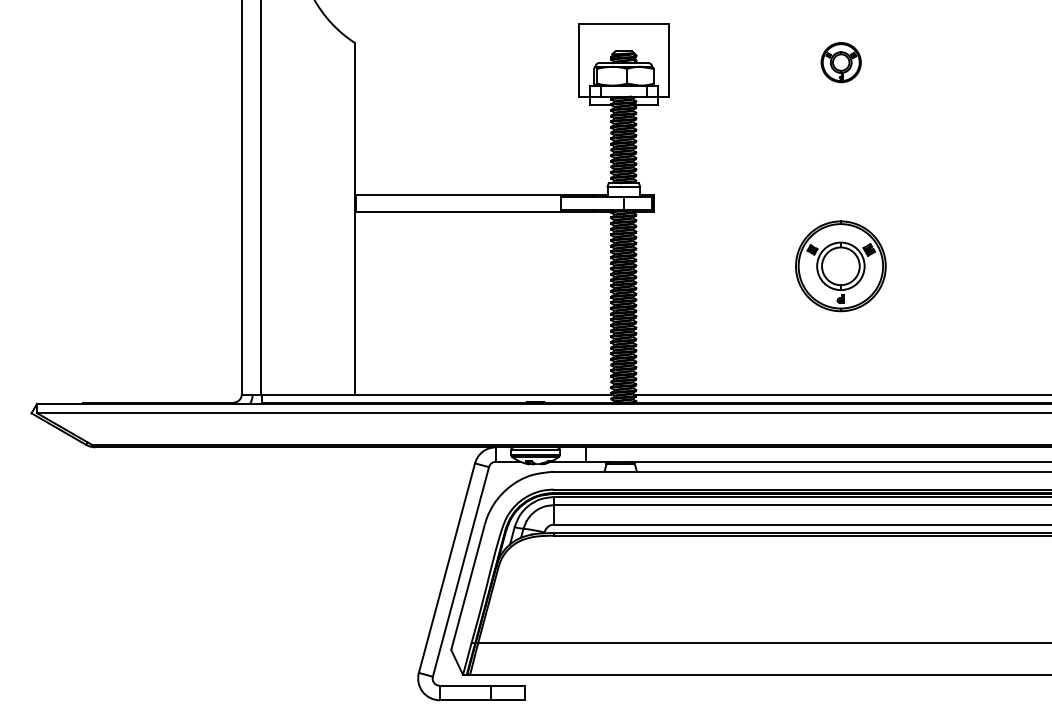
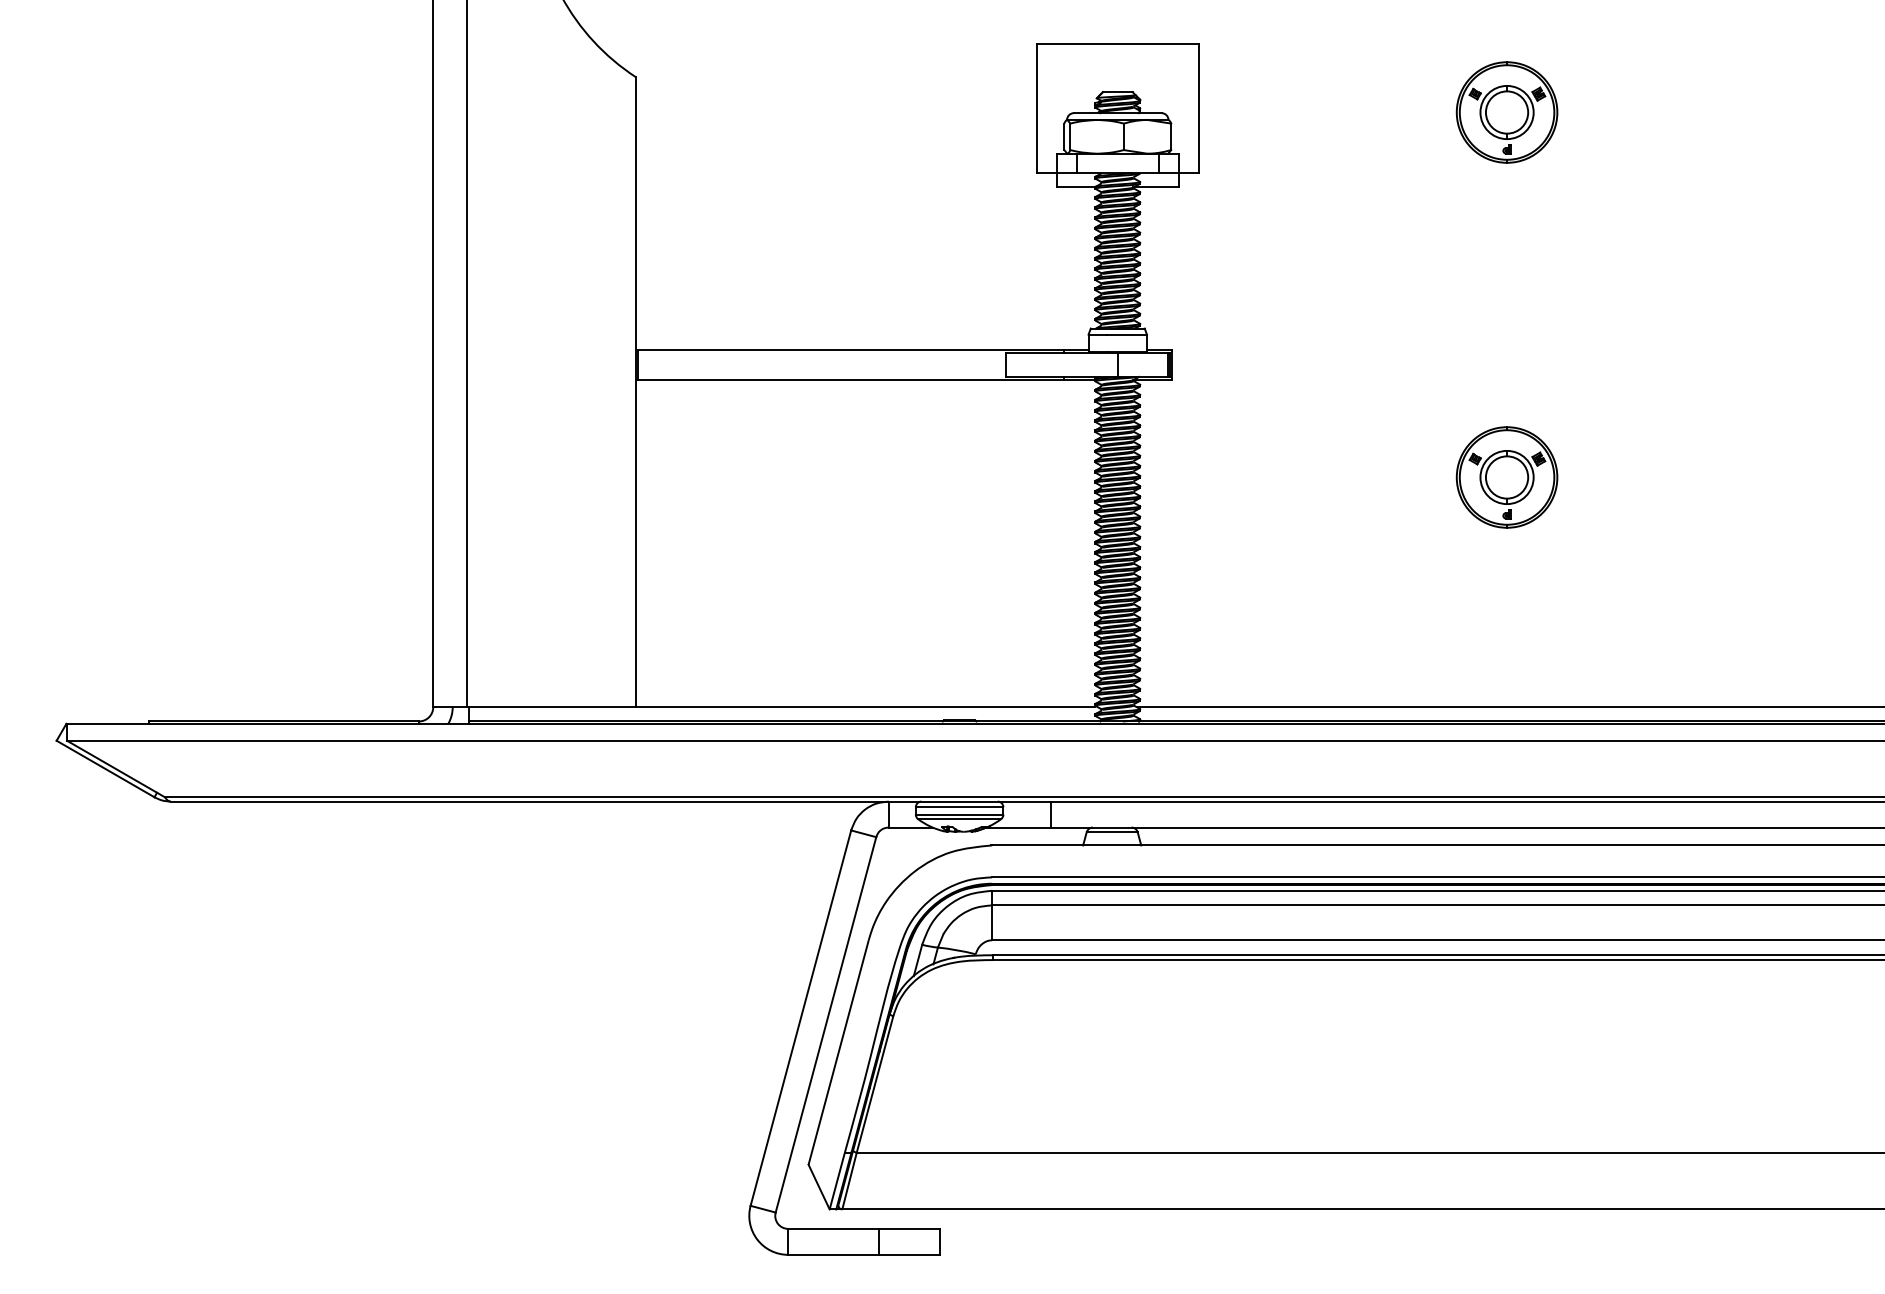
part: (841, 62) -> (1507, 112), size x1.43
part: (841, 266) -> (1507, 477), size x0.62

